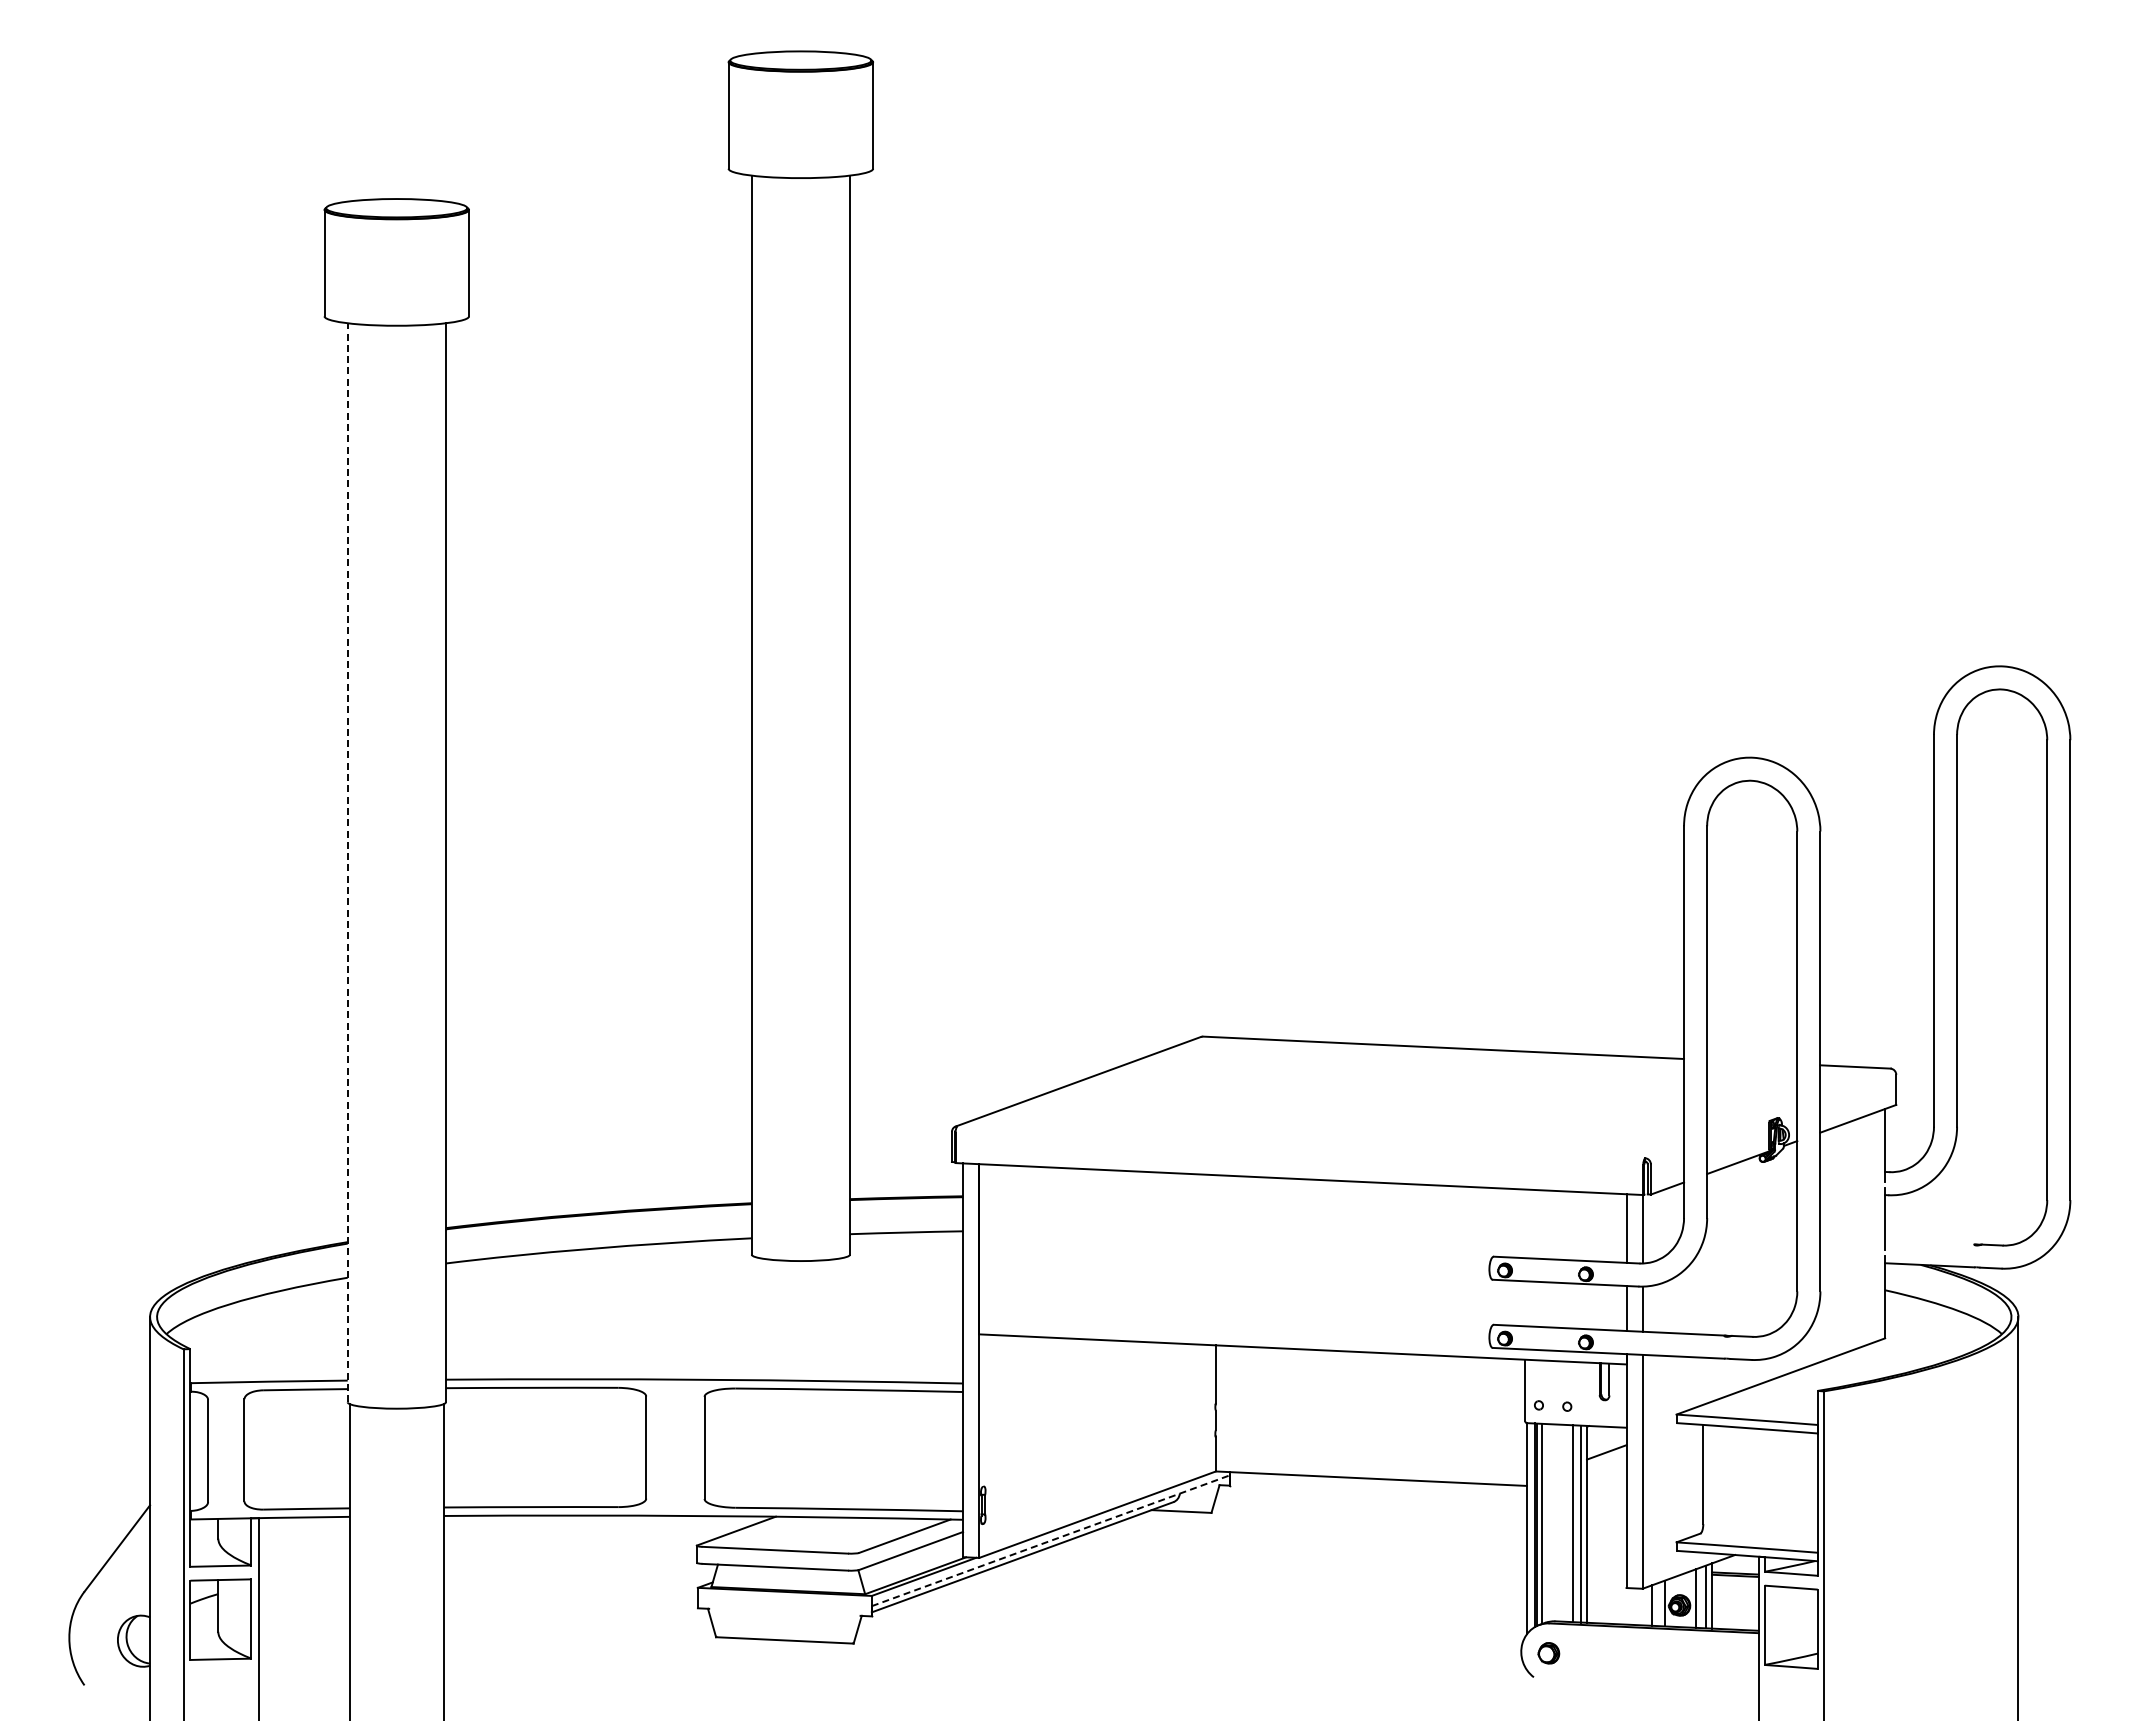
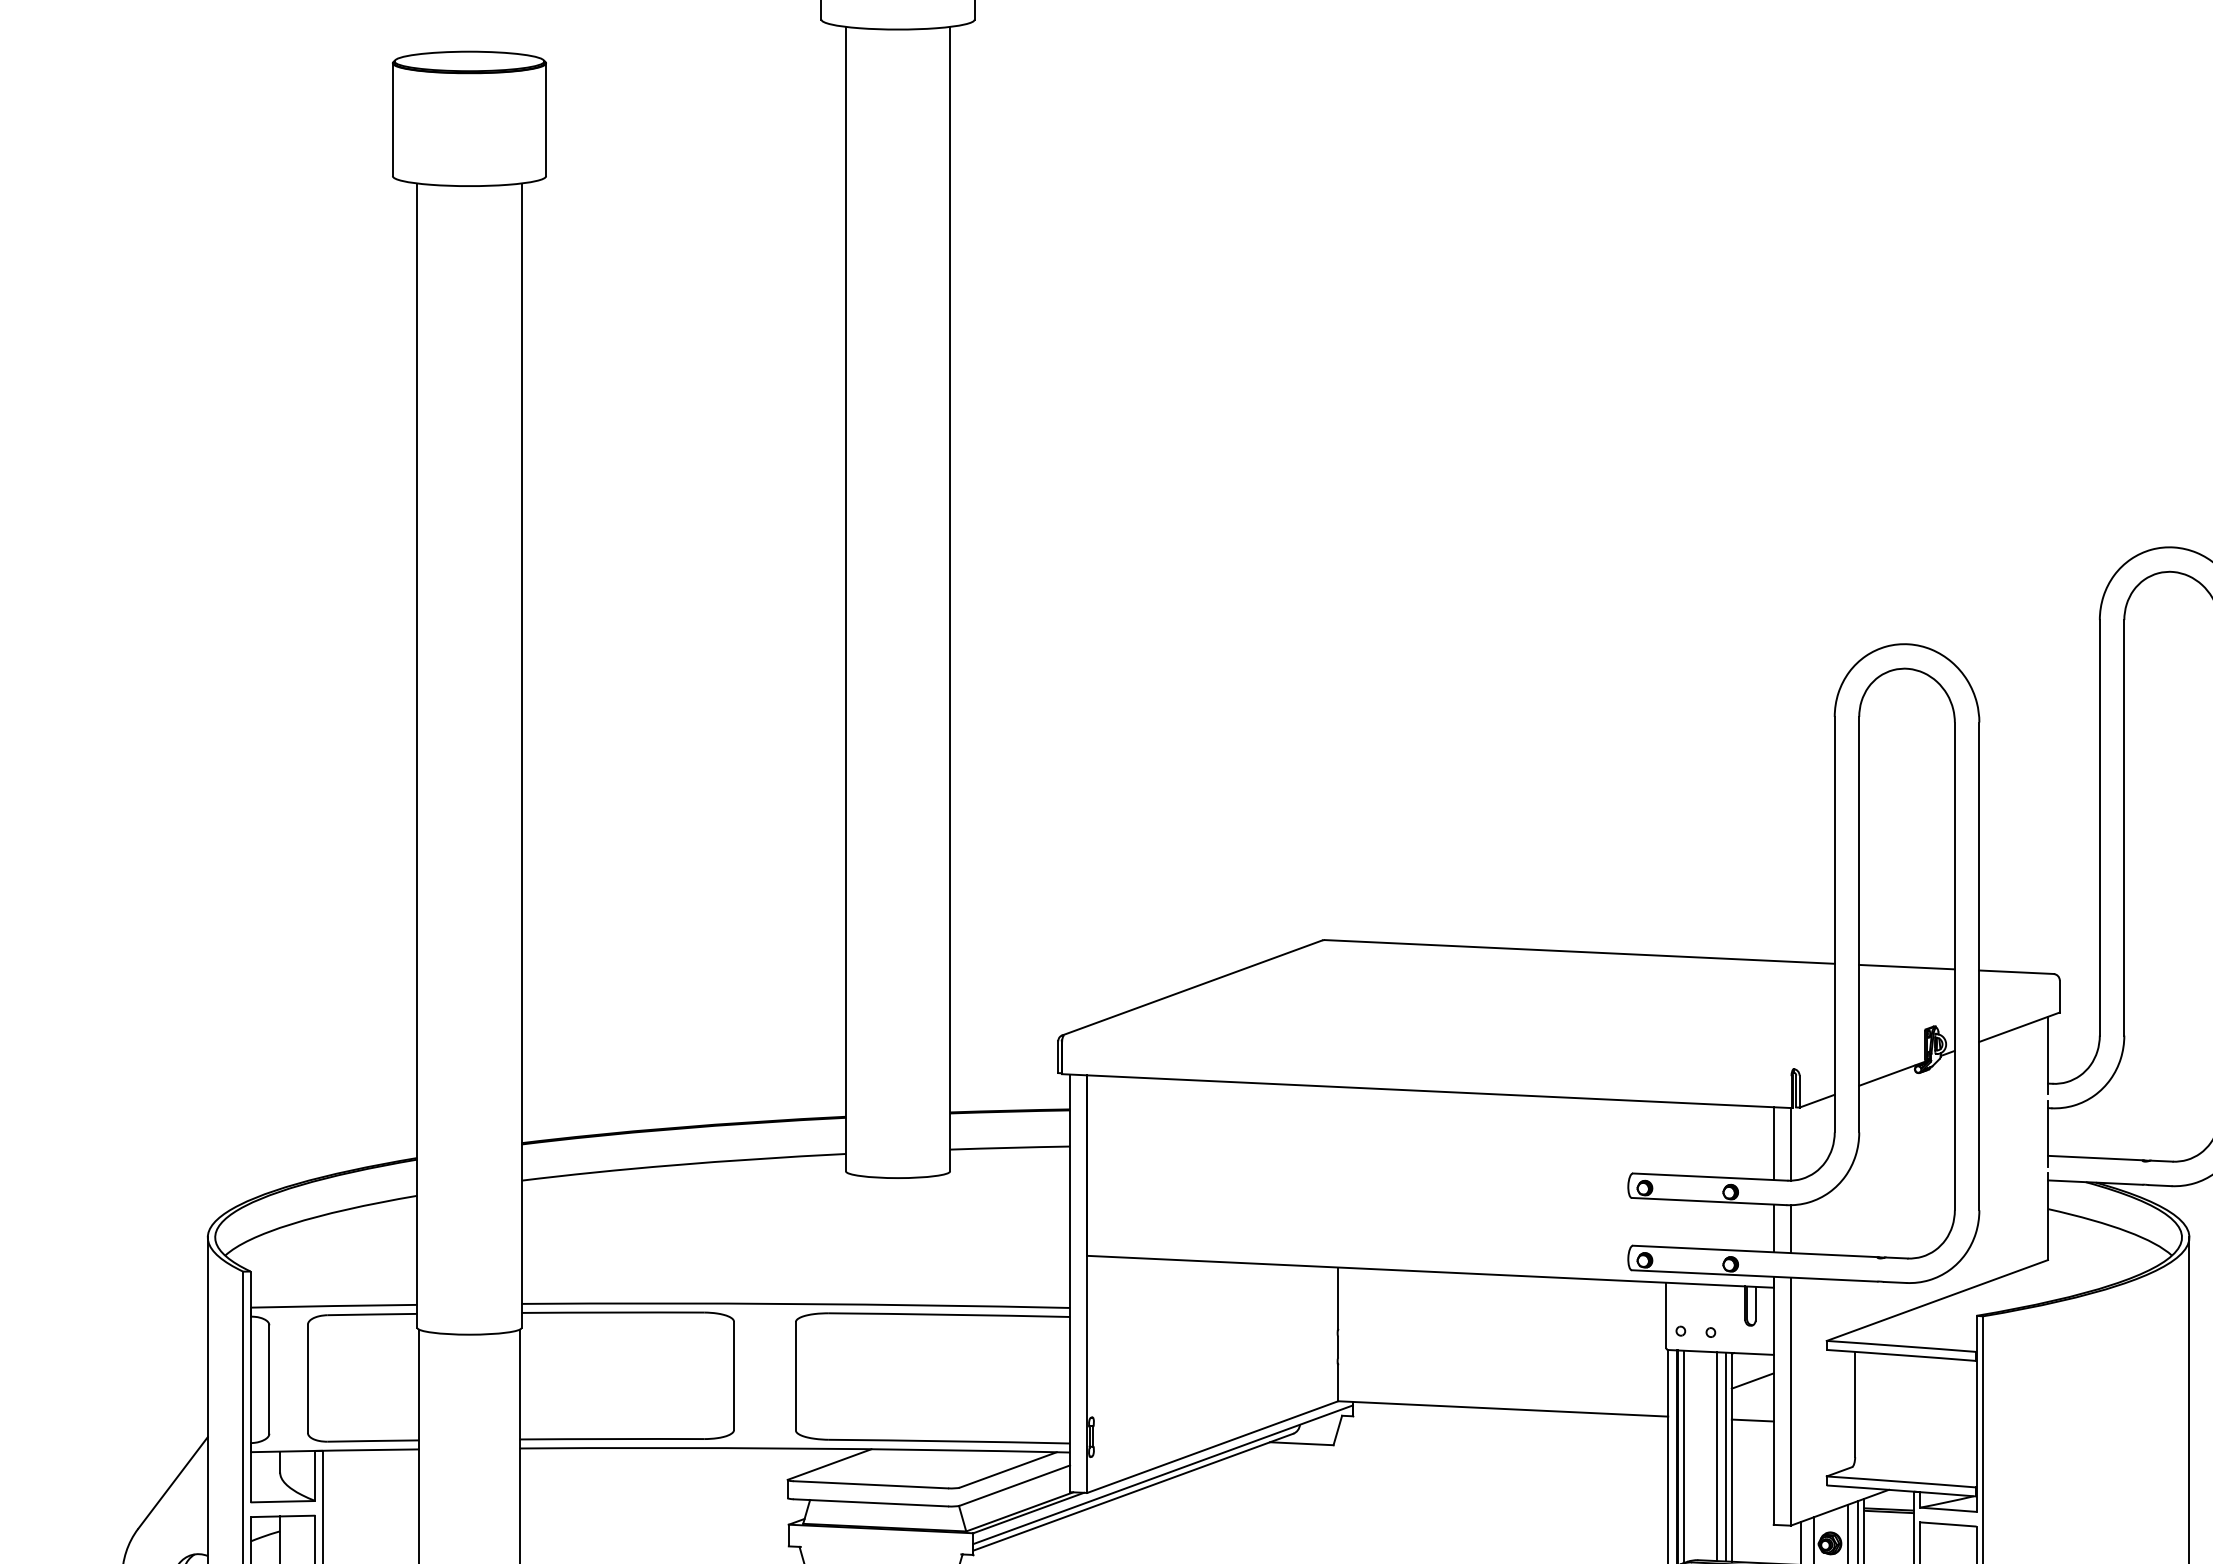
line: (347, 862) -> (417, 755), dashed -> solid
line: (1752, 1062) -> (1907, 967), added
line: (1930, 1242) -> (2096, 1158), added
line: (1606, 1489) -> (1752, 1420), added
line: (1050, 1540) -> (1162, 1474), dashed -> solid

